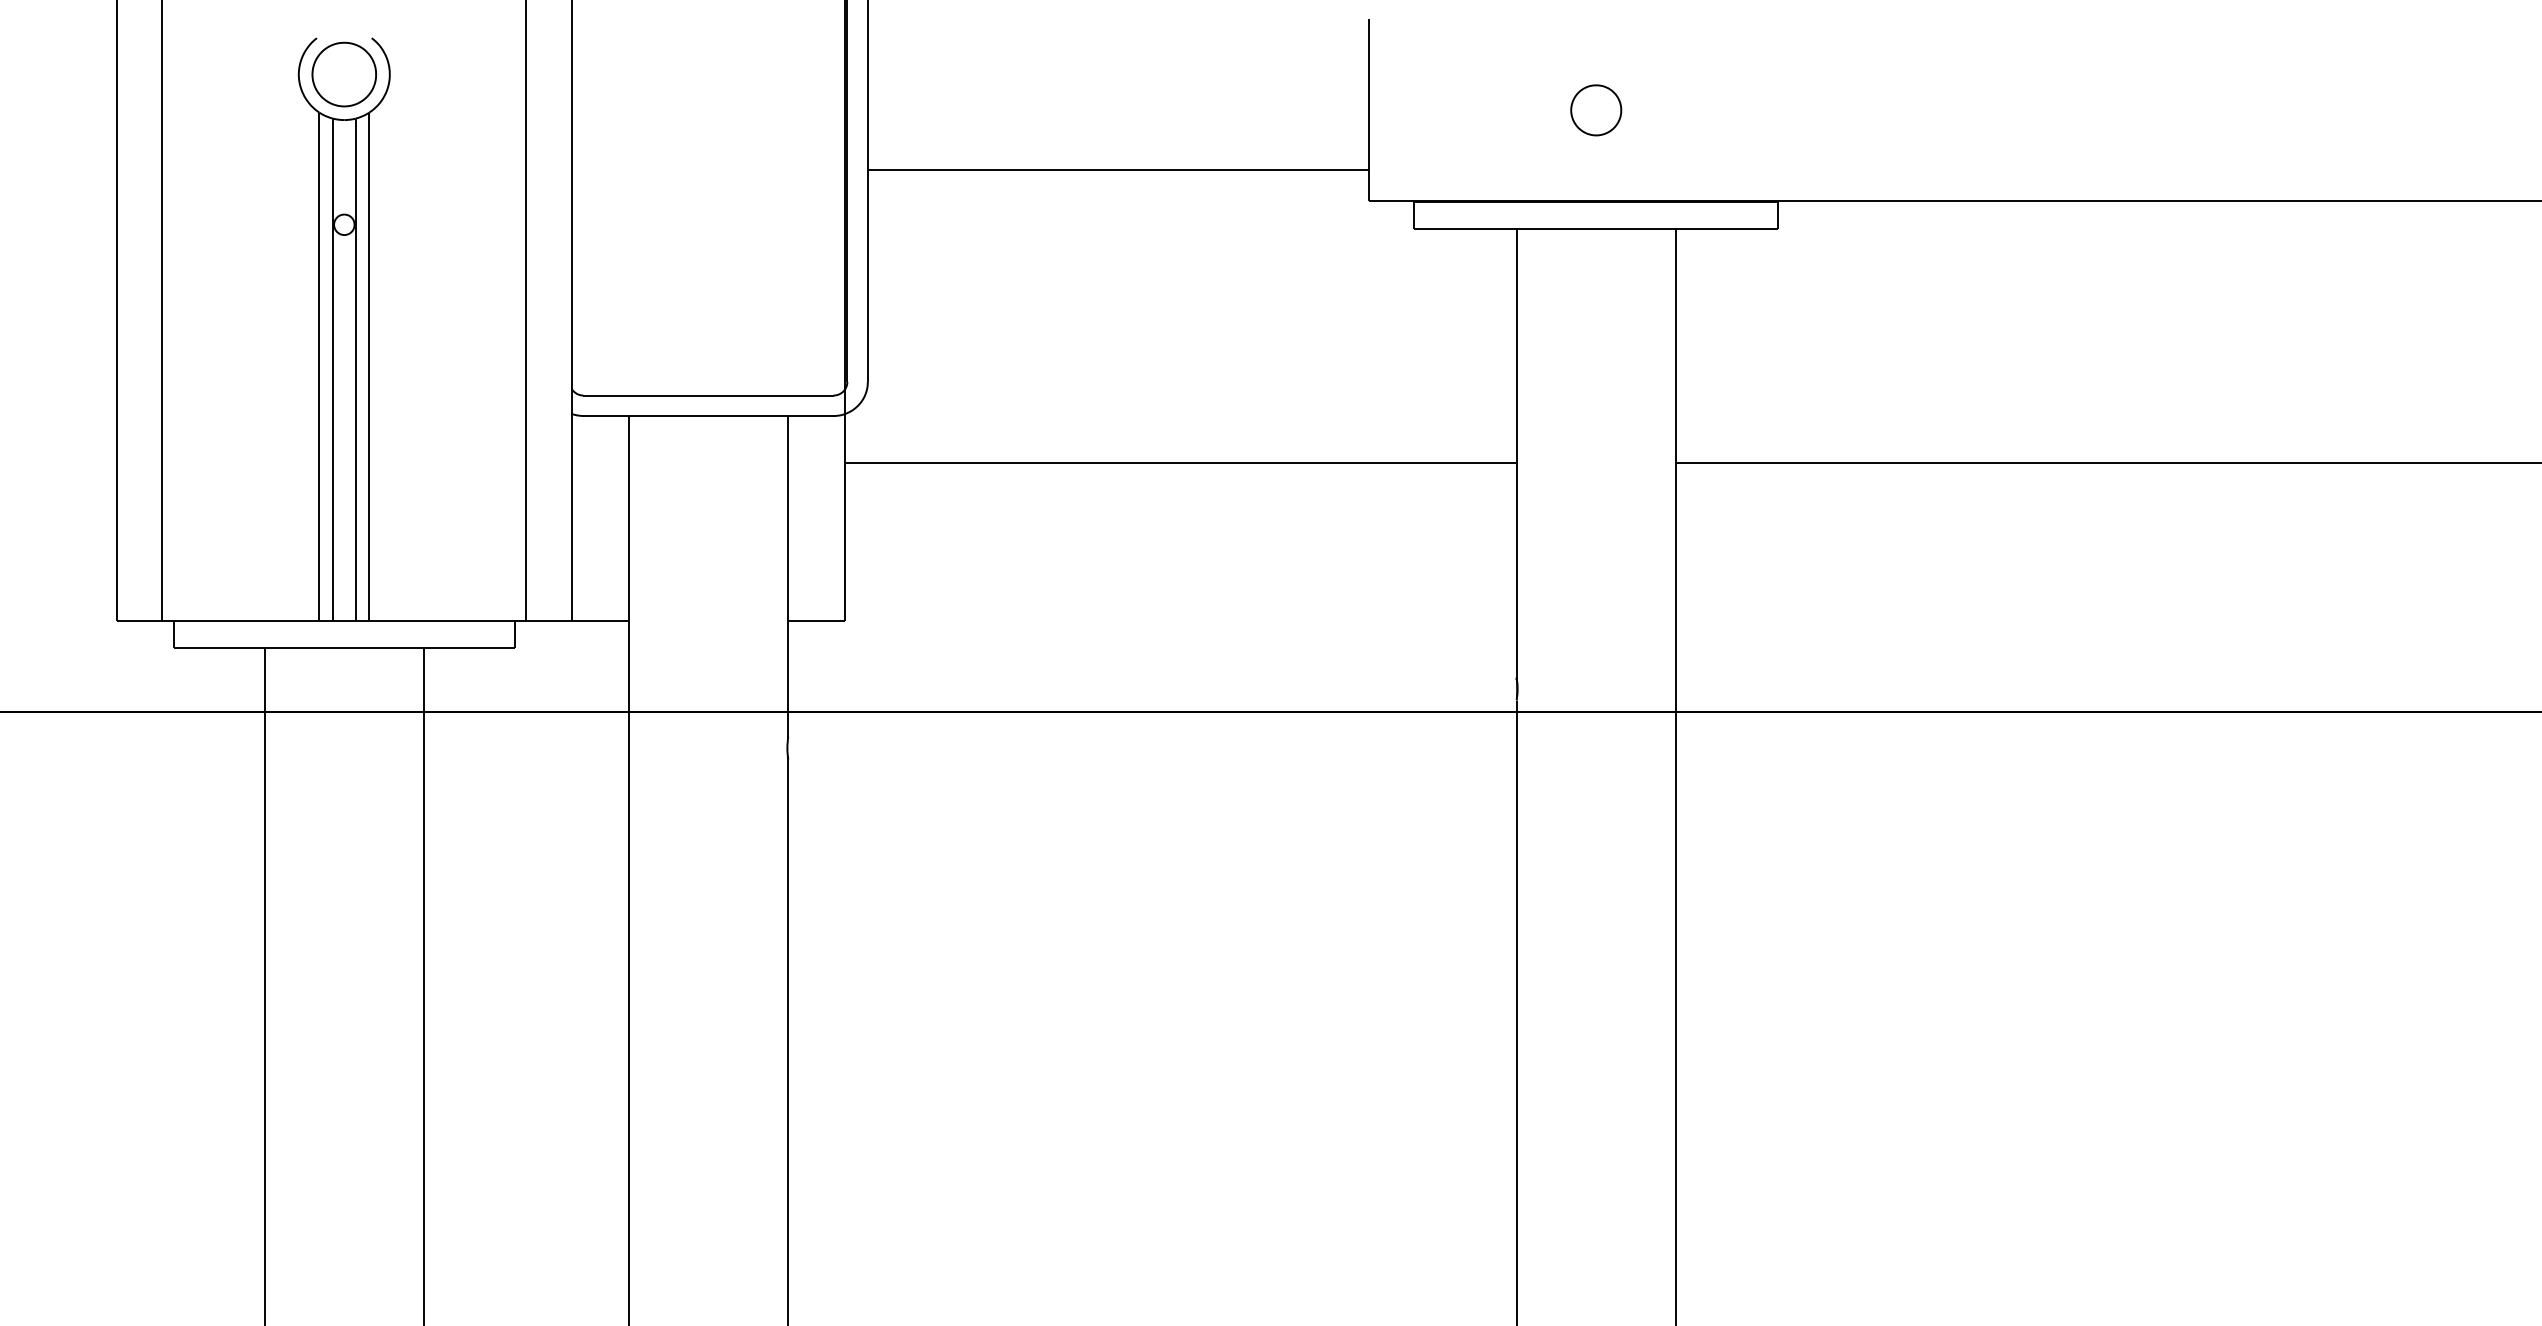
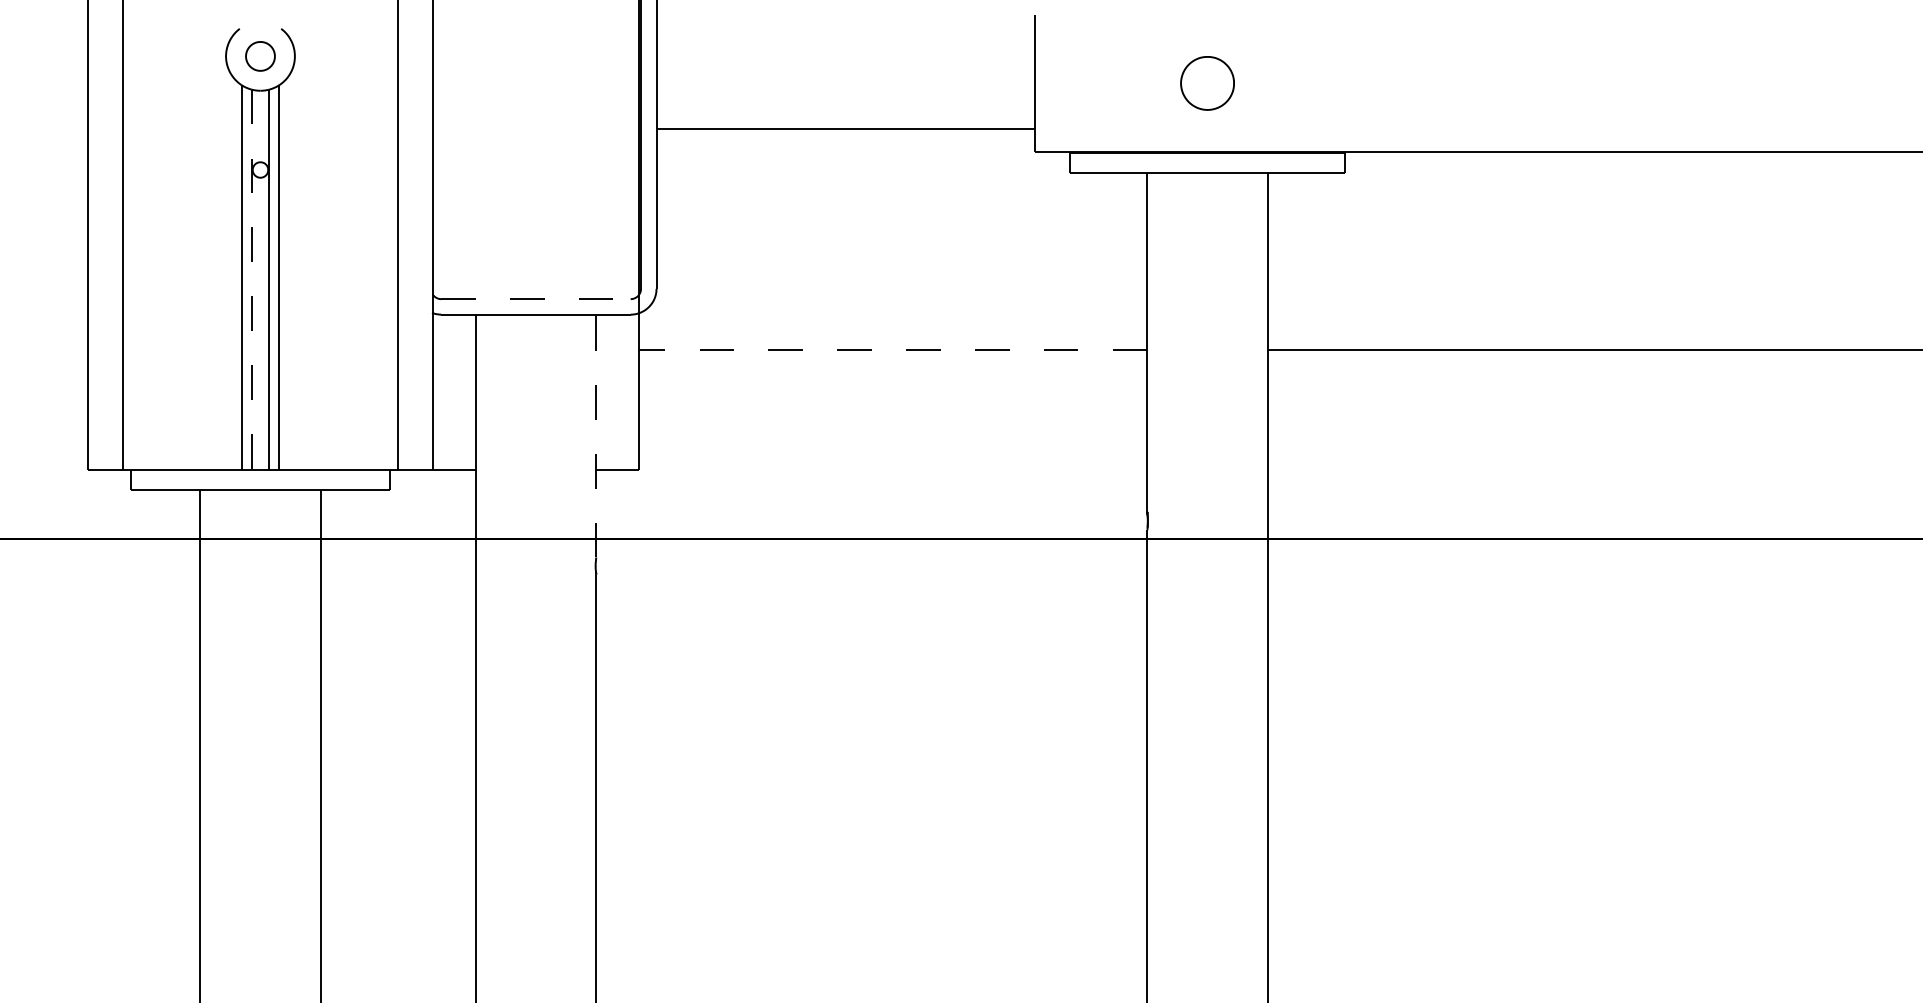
part: (344, 74) -> (260, 56), size x0.6
part: (1596, 110) -> (1207, 83), size x1.4
line: (332, 369) -> (251, 279), solid -> dashed
line: (707, 395) -> (535, 299), solid -> dashed
line: (1181, 463) -> (893, 350), solid -> dashed
line: (788, 575) -> (596, 435), solid -> dashed

